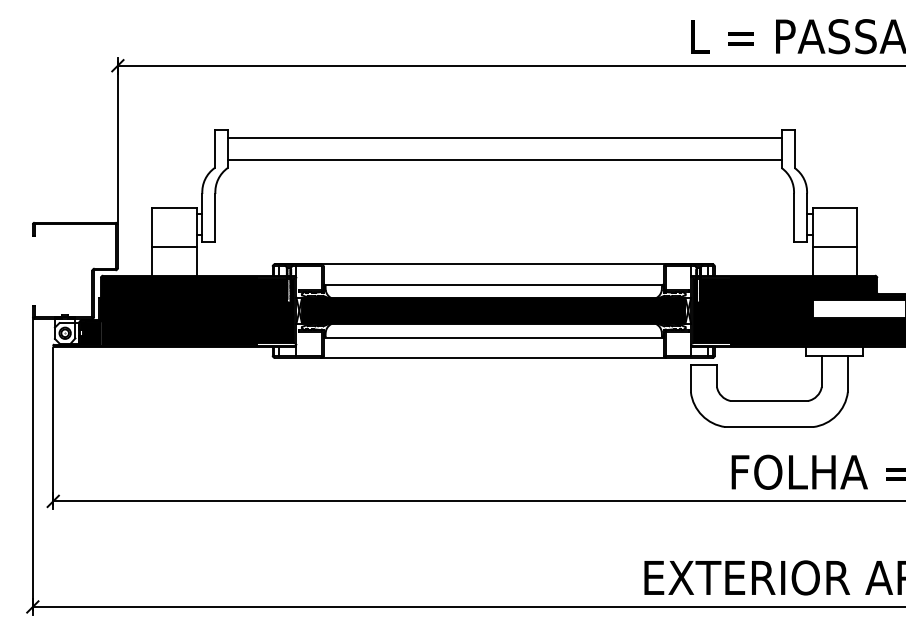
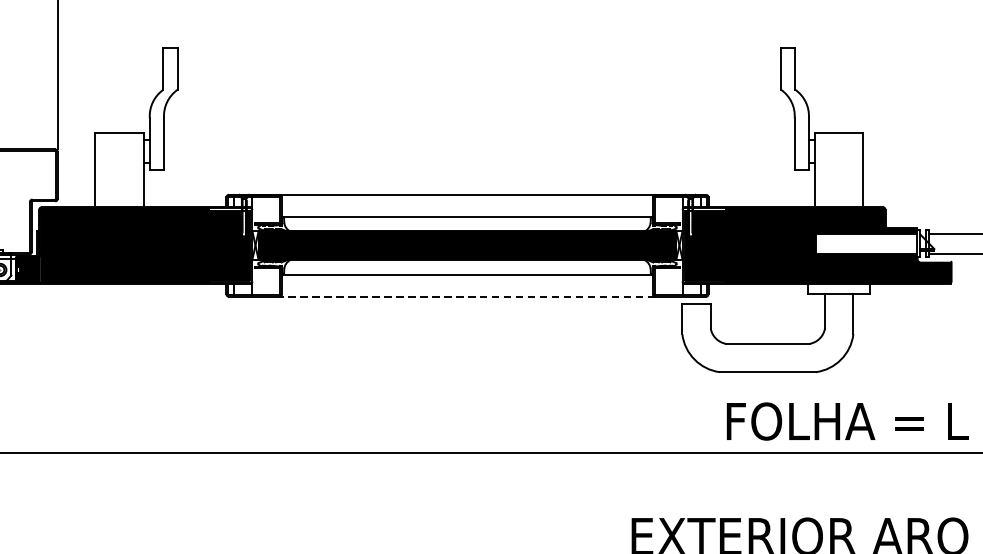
line: (504, 137) -> (479, 56), removed
line: (504, 159) -> (479, 80), removed
line: (174, 247) -> (119, 176), removed
line: (834, 247) -> (838, 176), removed
line: (493, 357) -> (467, 296), solid -> dashed

